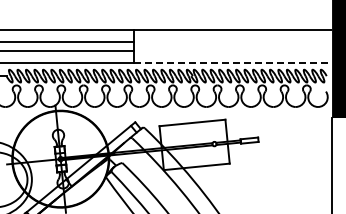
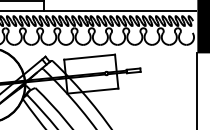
line: (233, 62) -> (121, 10), dashed -> solid

